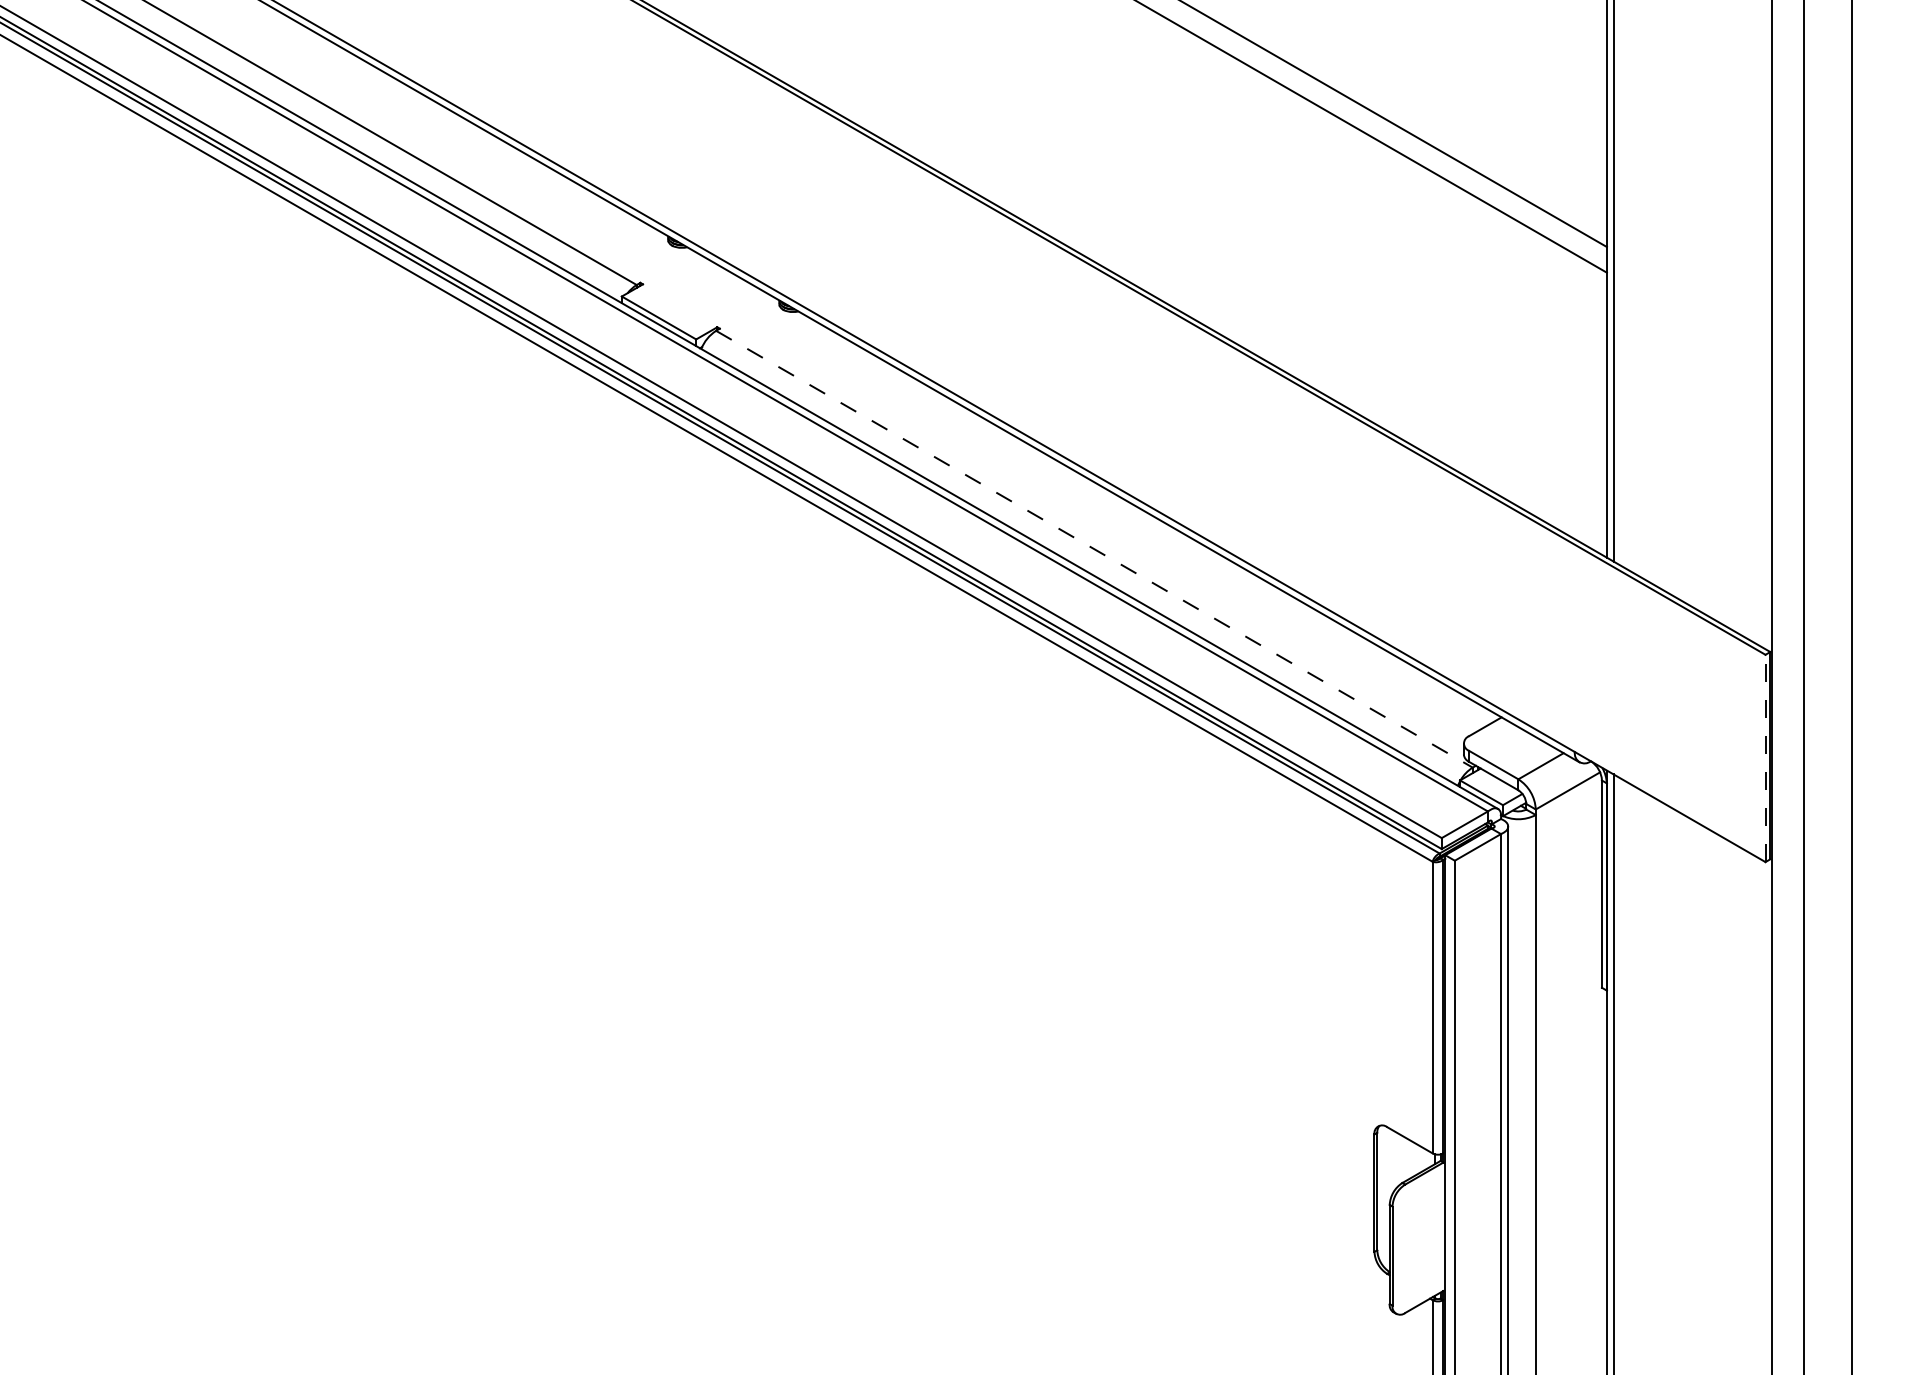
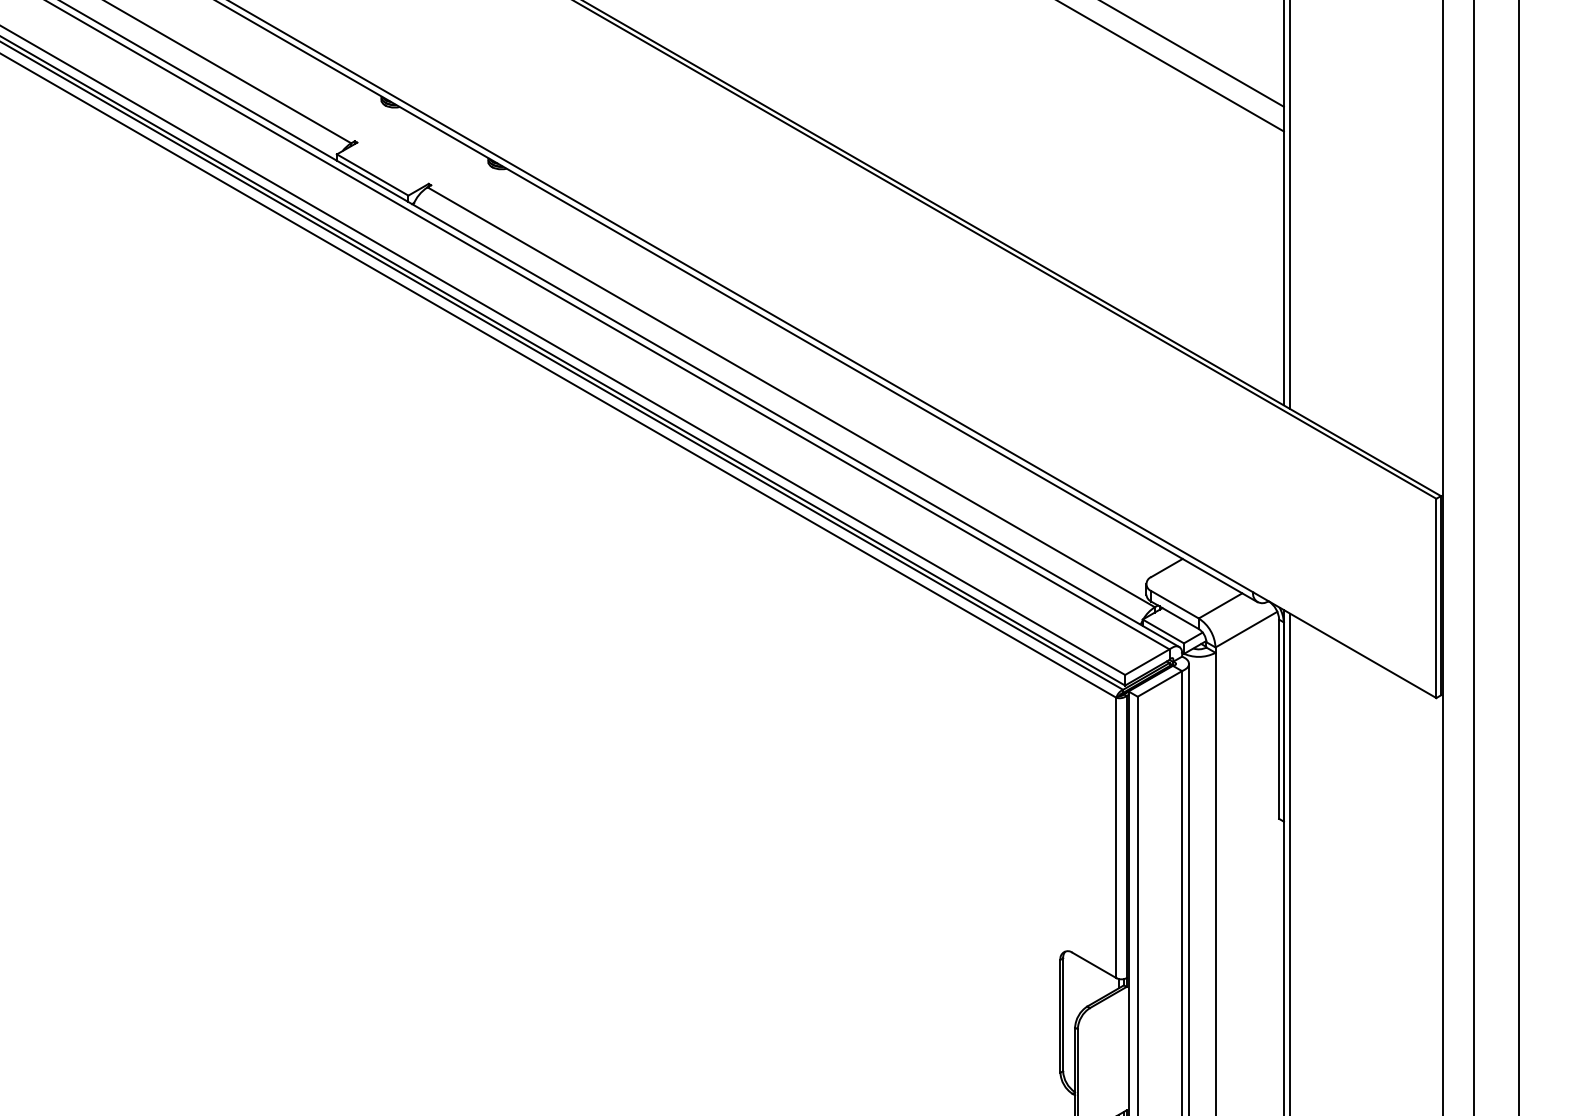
line: (1094, 549) -> (791, 397), dashed -> solid
line: (1765, 758) -> (1436, 598), dashed -> solid

